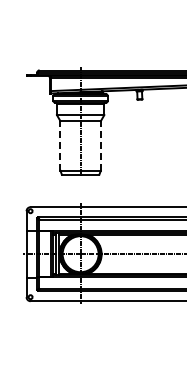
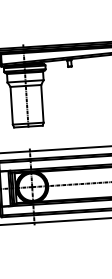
line: (60, 145) -> (11, 105), dashed -> solid
line: (100, 145) -> (42, 103), dashed -> solid

